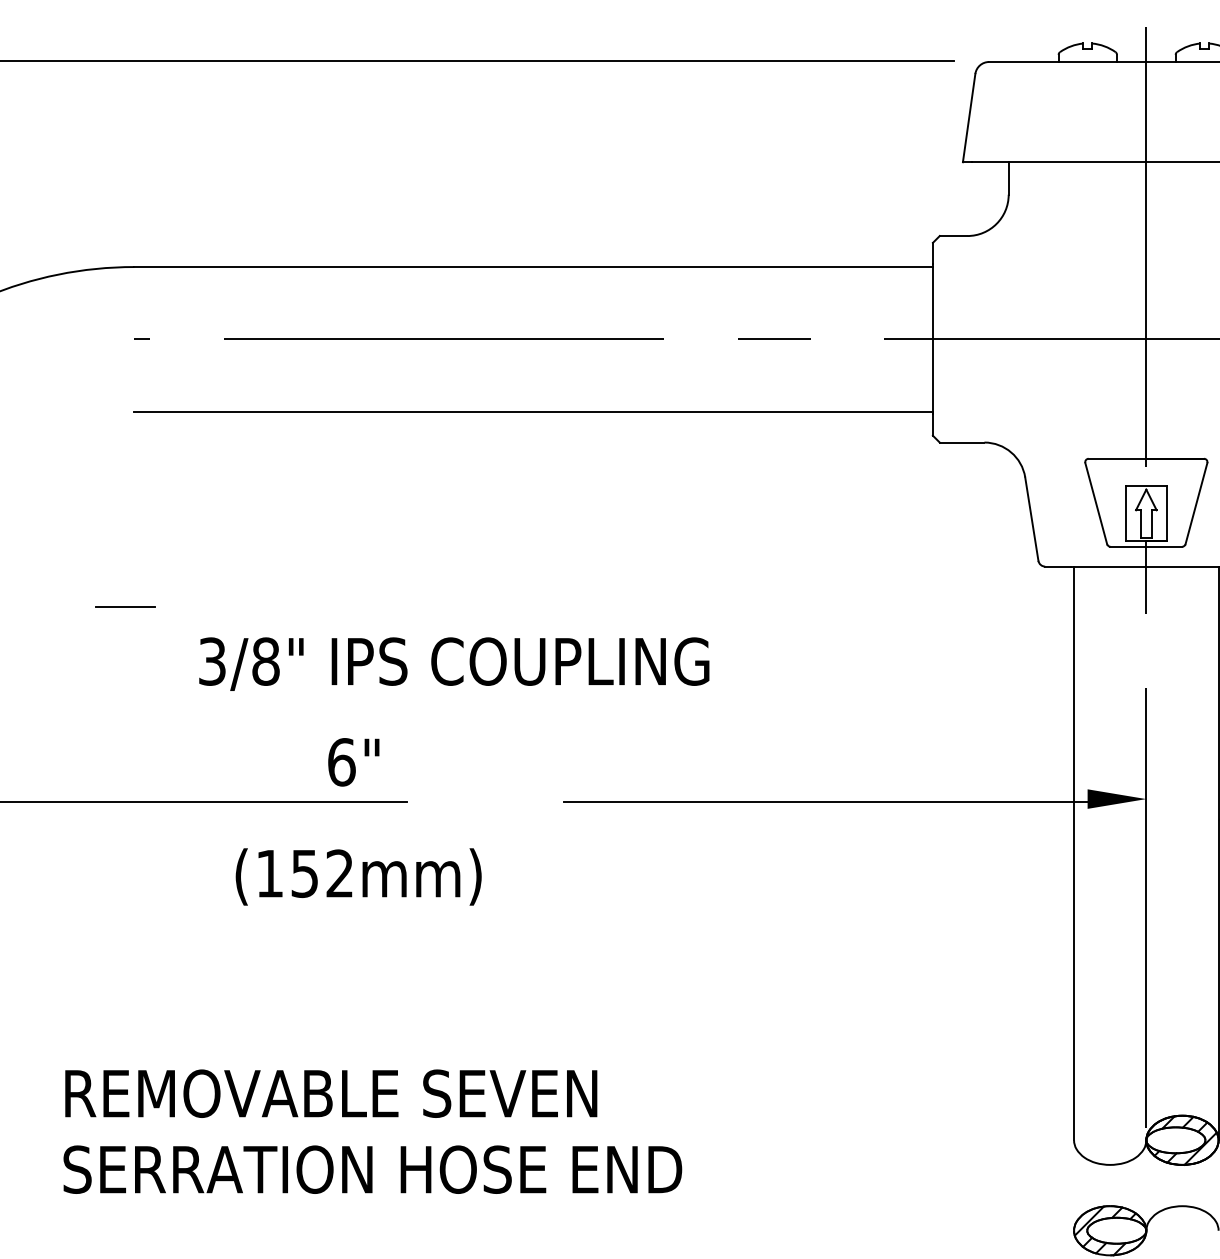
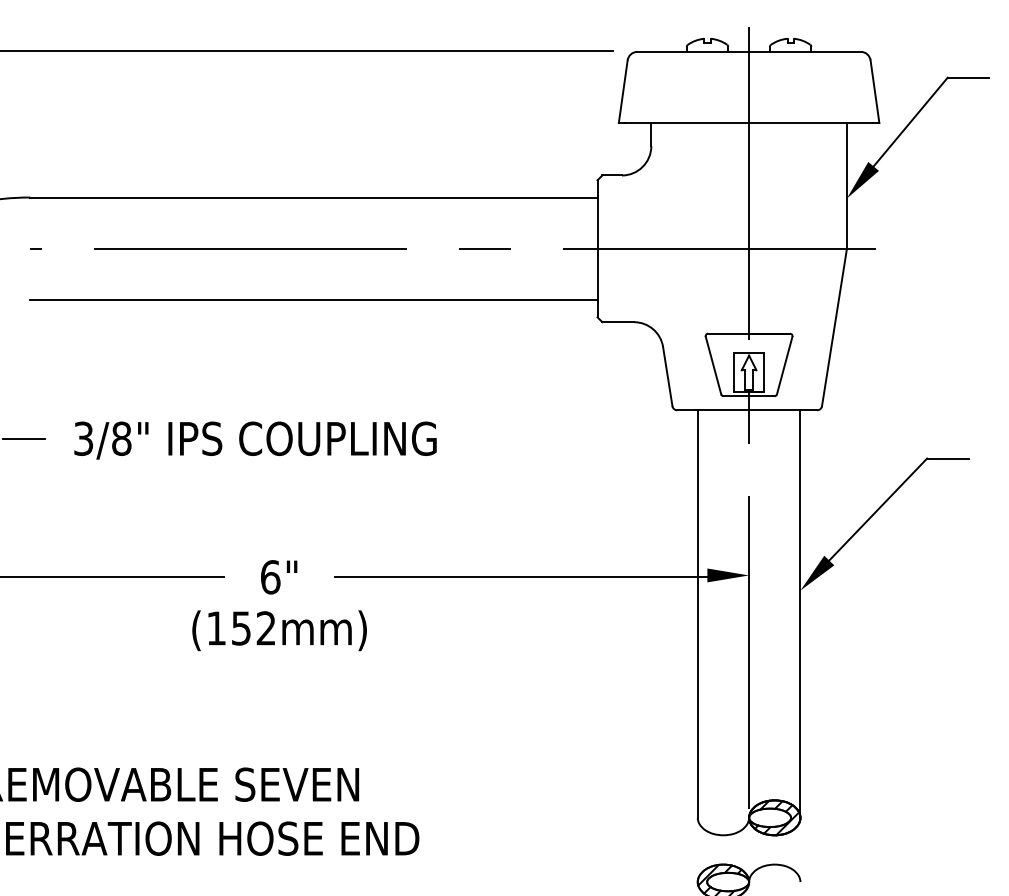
text: (454, 664) -> (255, 440), moved
text: (354, 762) -> (279, 577), moved
text: (358, 876) -> (279, 630), moved

